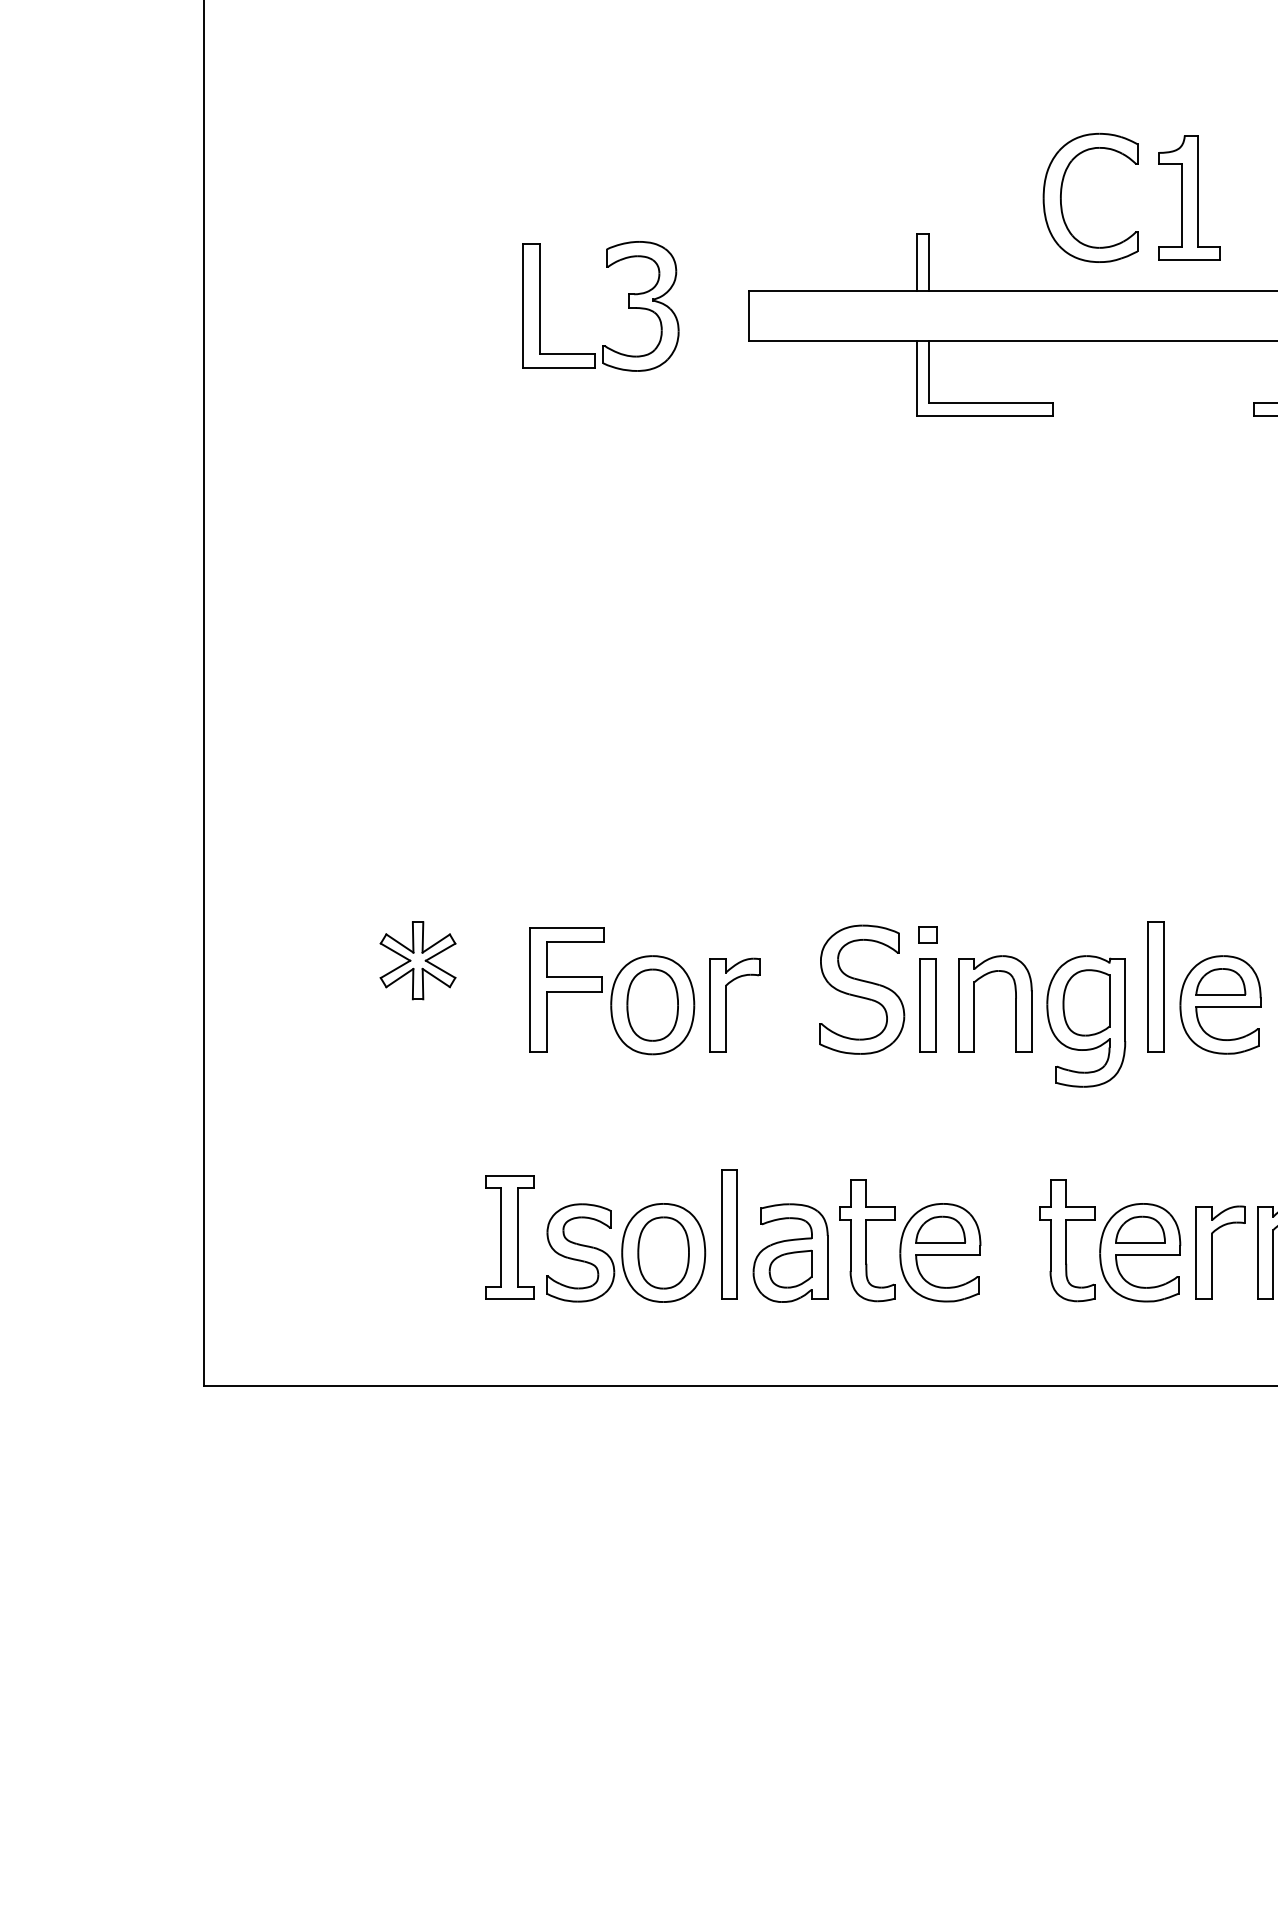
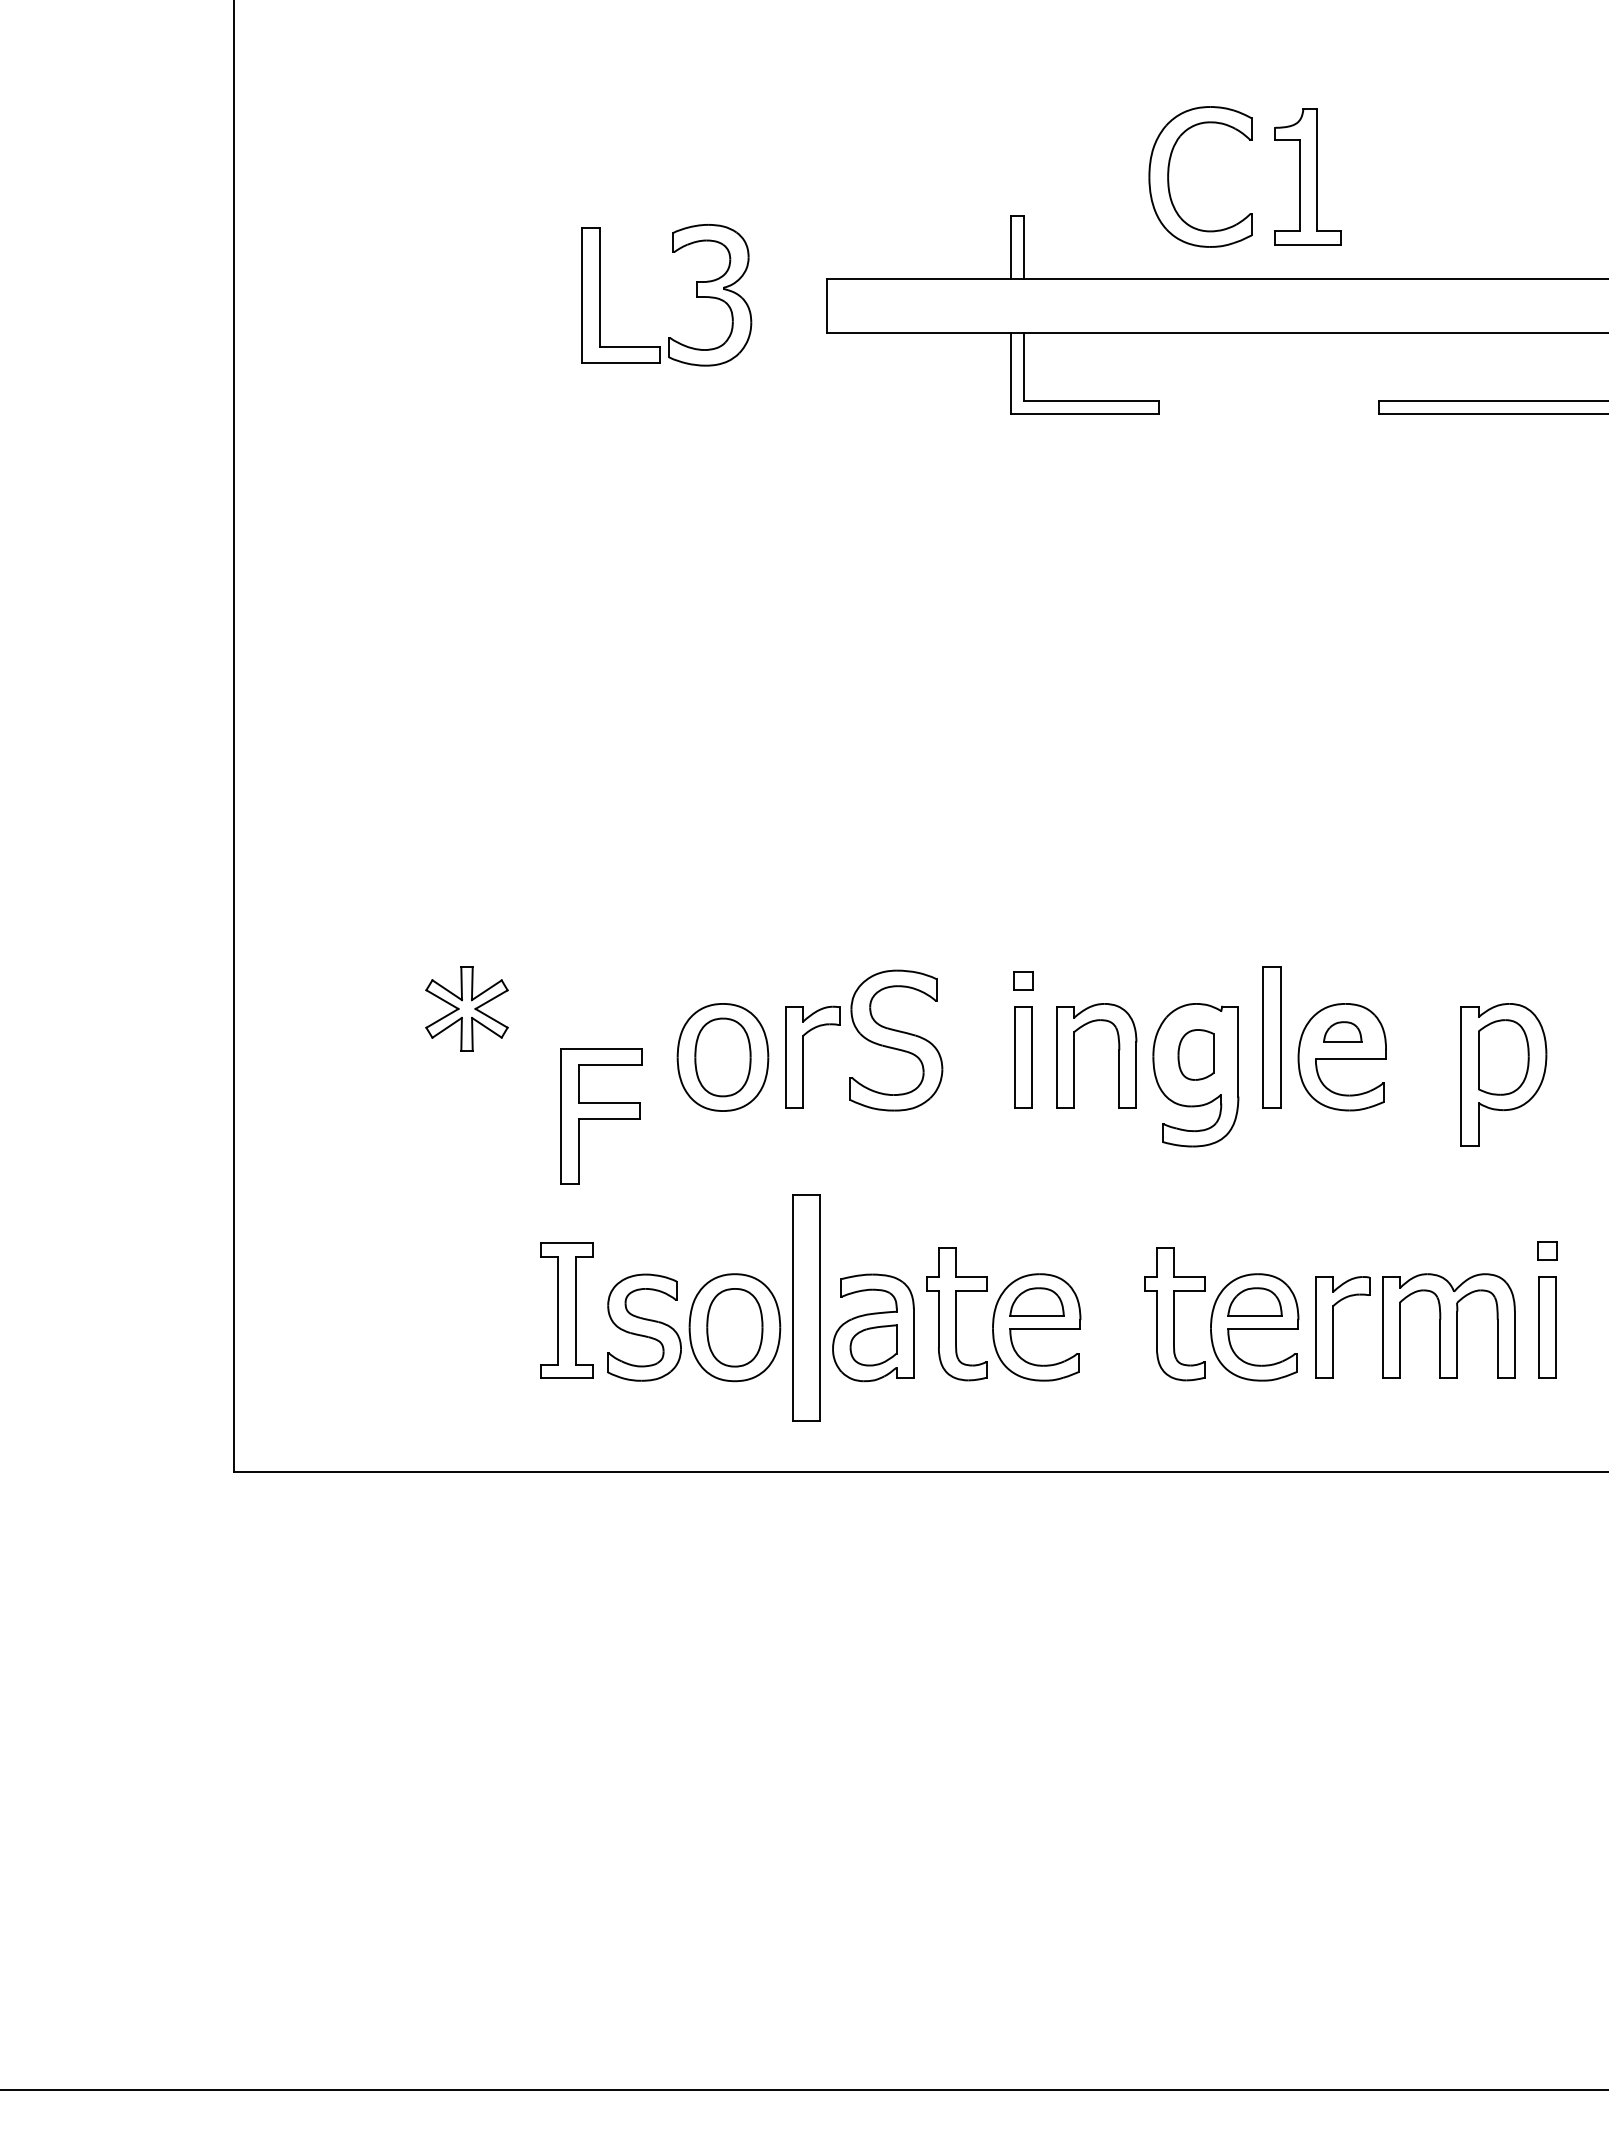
part: (1220, 981) -> (1342, 1031), size x0.7
part: (567, 989) -> (601, 1116), moved
part: (862, 989) -> (896, 1040), moved
part: (1085, 1002) -> (1195, 1054), size x0.7
part: (729, 1234) -> (806, 1307), size x1.6

